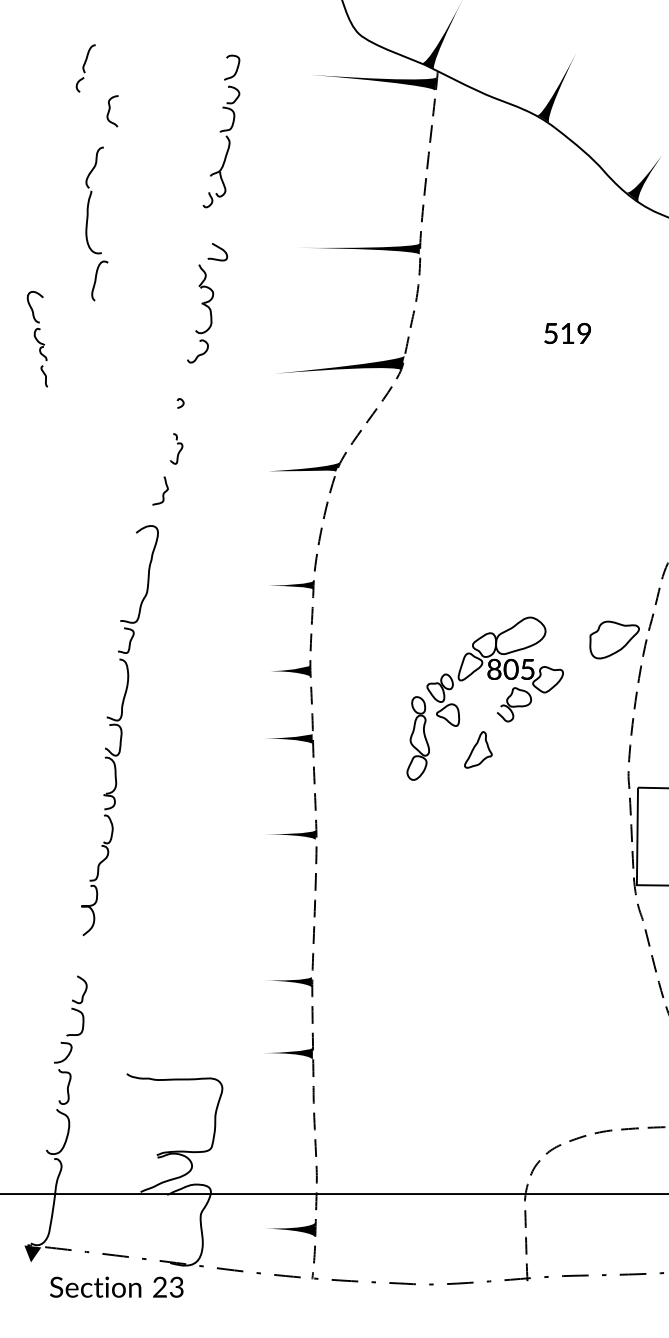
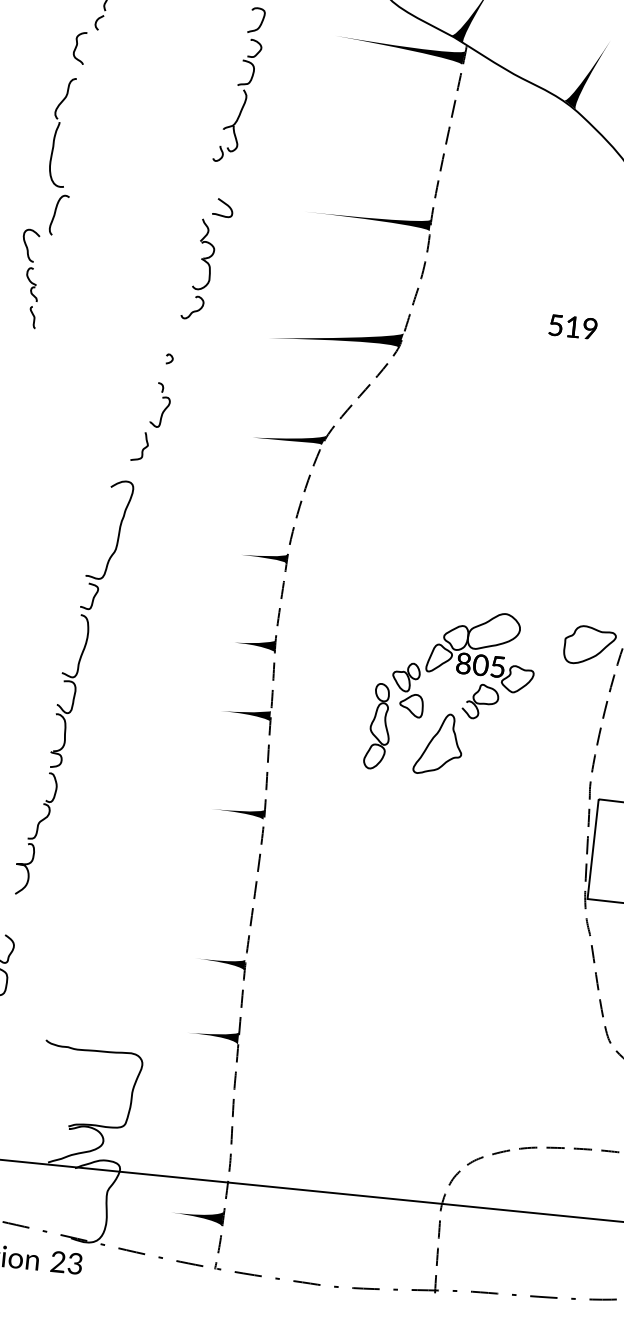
curve: (110, 110) -> (77, 47), moved
part: (88, 220) -> (53, 152), moved
part: (176, 448) -> (160, 404), size x1.43
part: (478, 749) -> (439, 743), size x1.67

